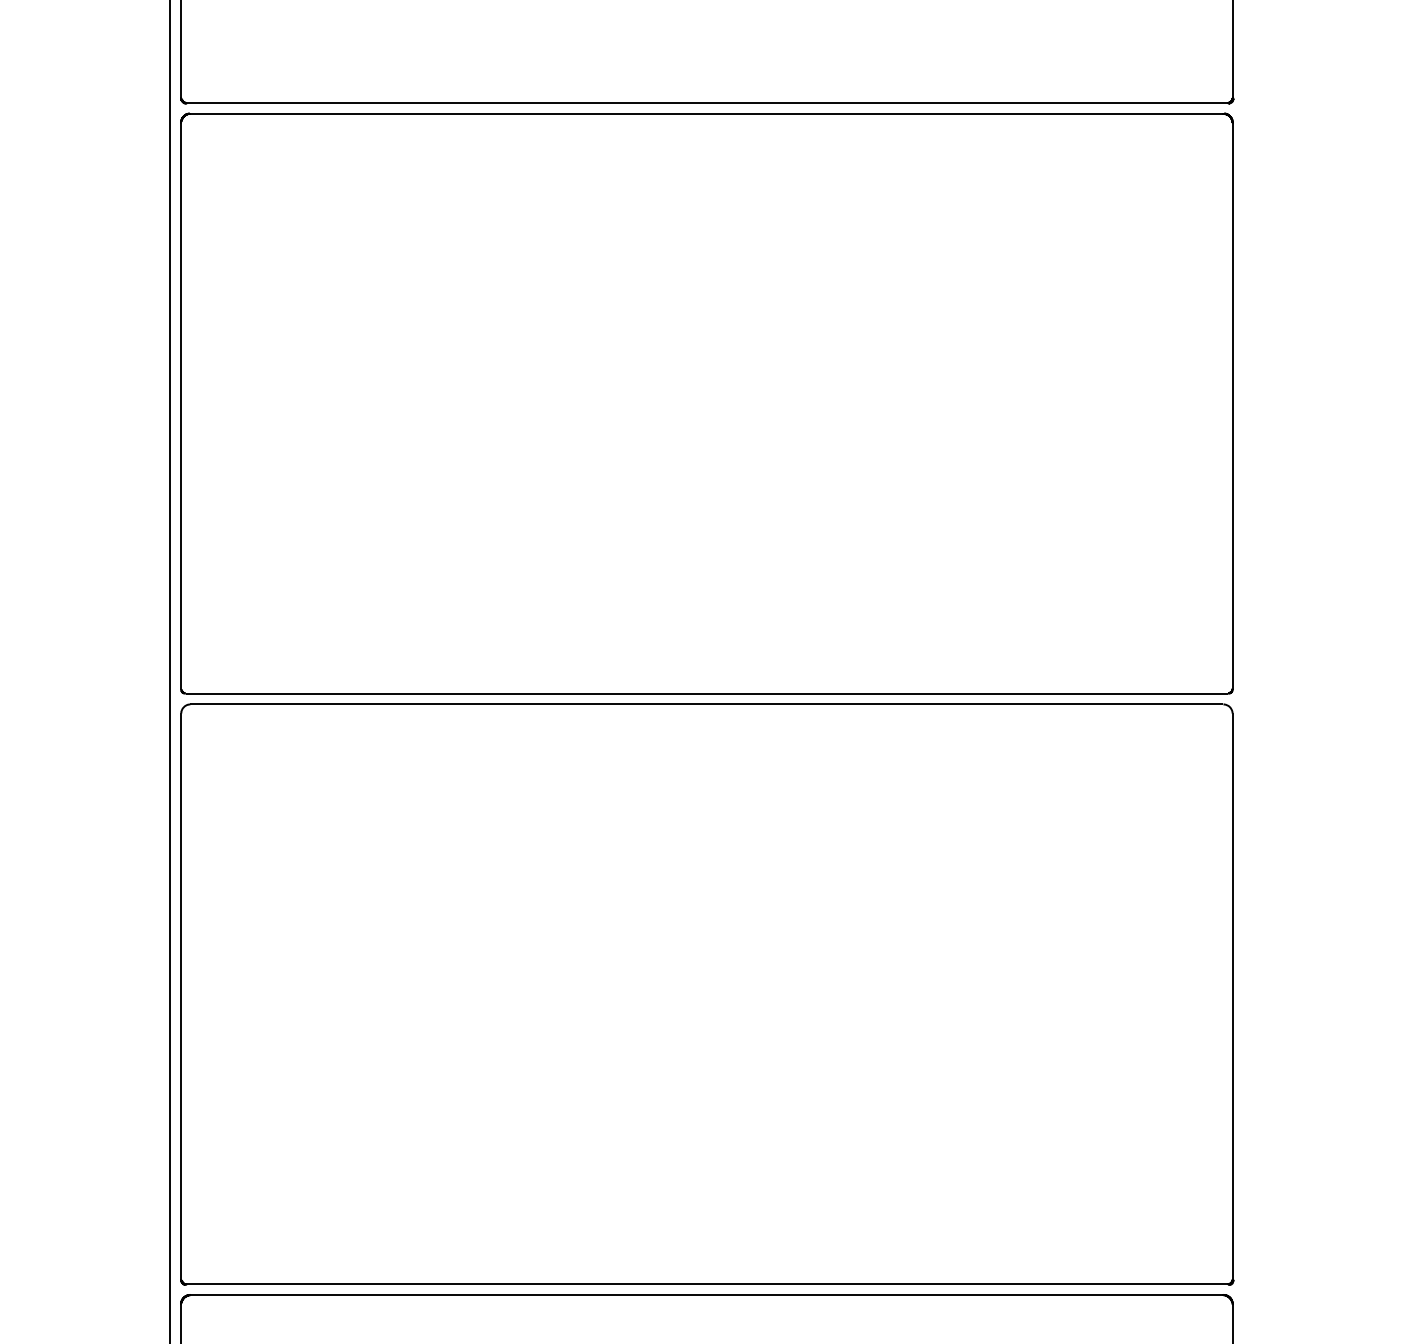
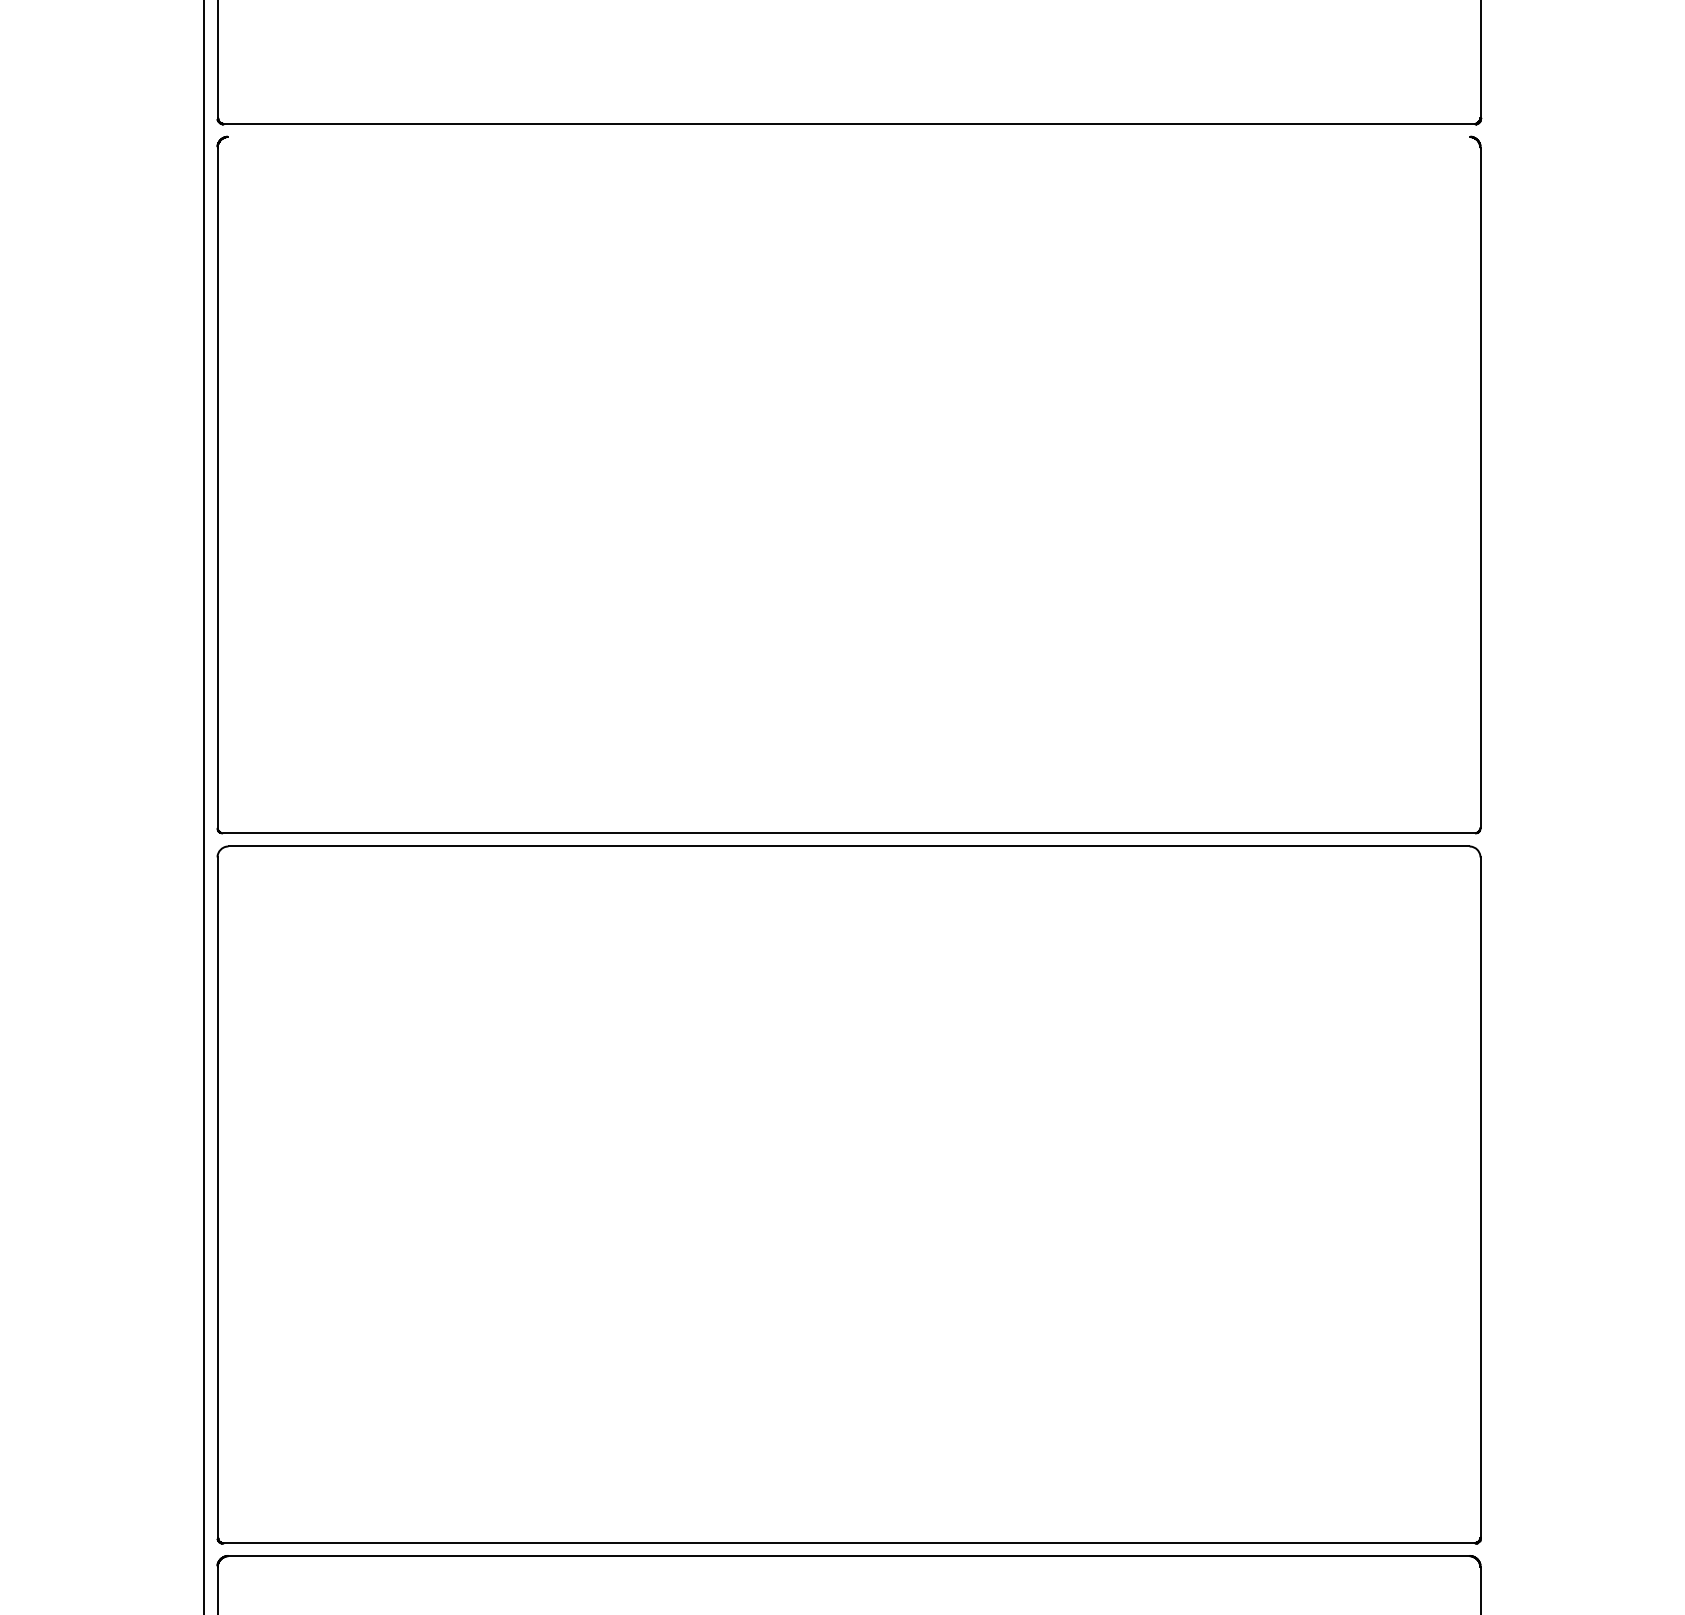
line: (706, 113) -> (848, 136), removed

